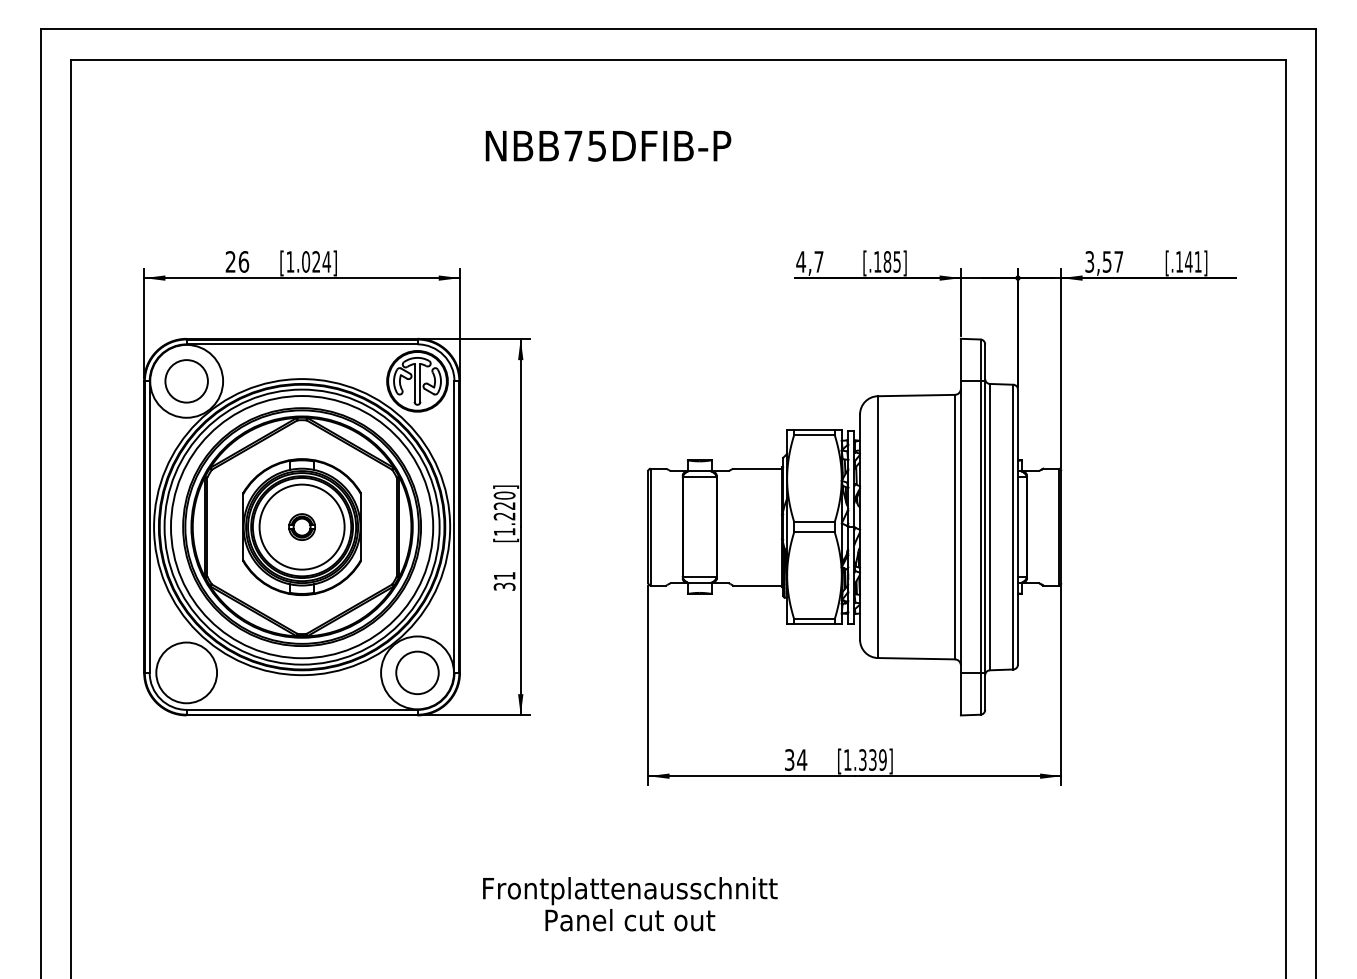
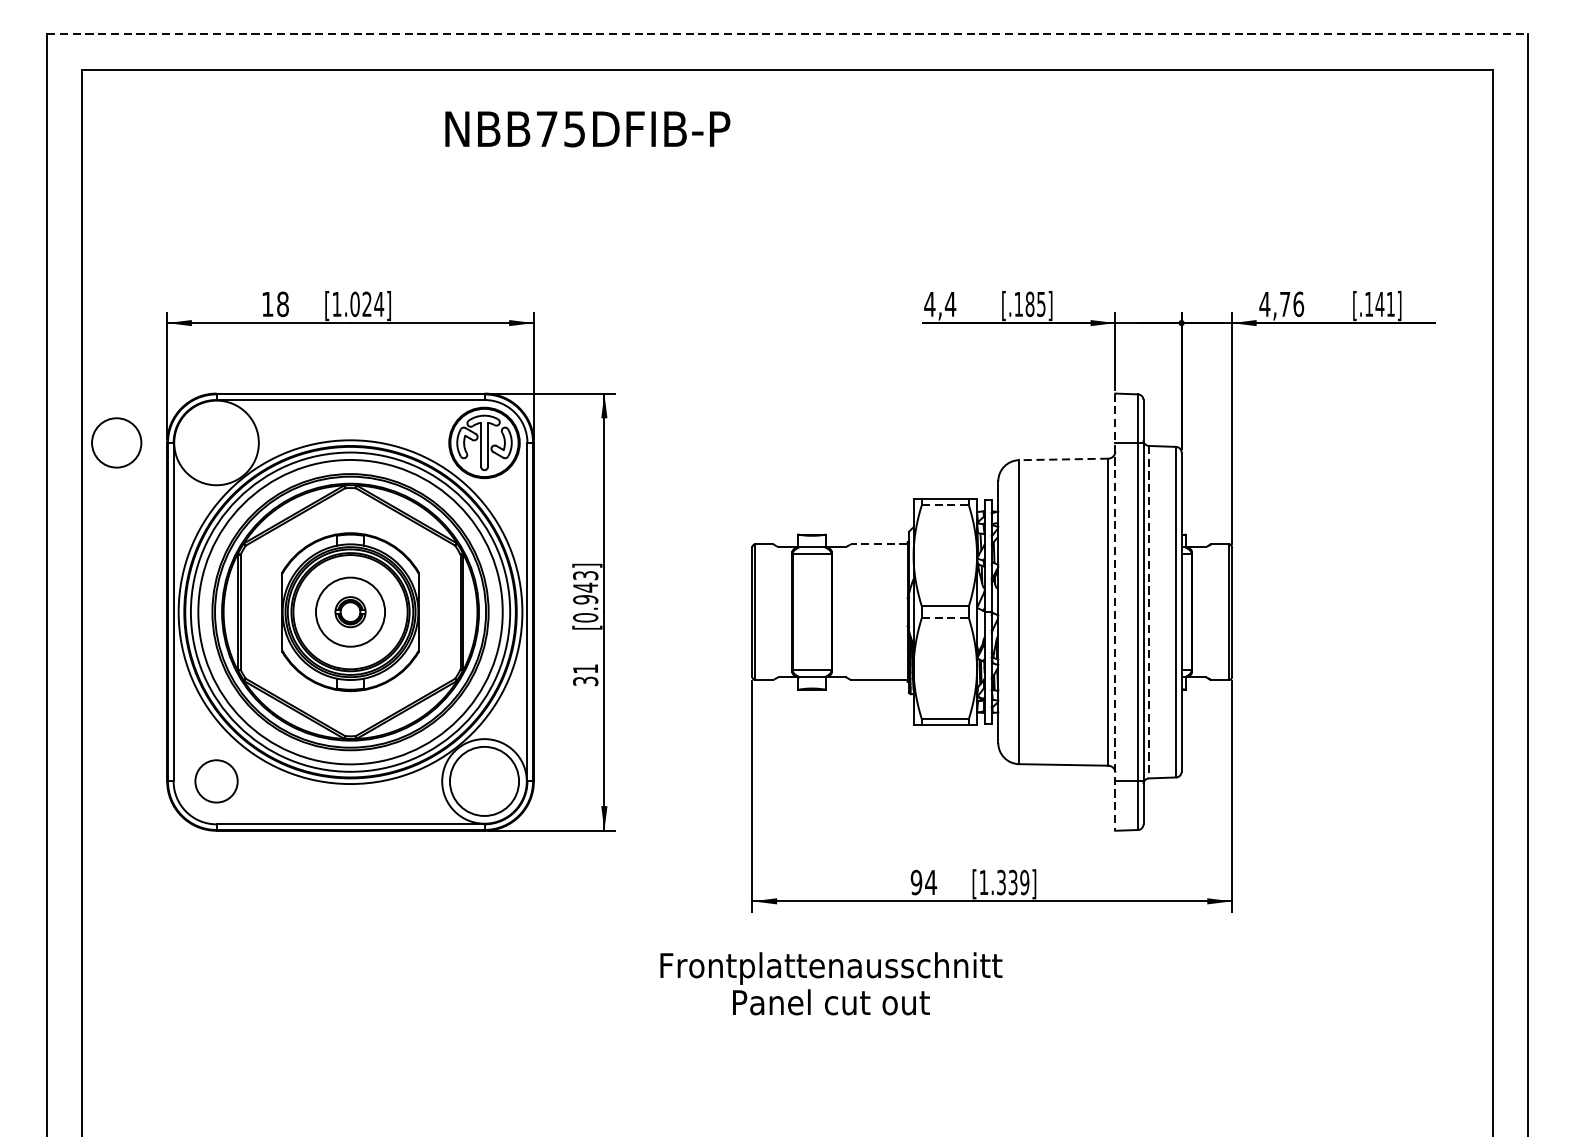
line: (678, 29) -> (787, 34), solid -> dashed
text: (608, 146) -> (587, 129), moved
text: (237, 261) -> (275, 303), 26 -> 18
text: (818, 261) -> (950, 303), 4,7 -> 4,4
text: (1104, 261) -> (1282, 303), 3,57 -> 4,76
circle: (186, 381) -> (116, 443), moved
line: (915, 395) -> (1062, 459), solid -> dashed
line: (814, 435) -> (945, 505), solid -> dashed
line: (757, 468) -> (879, 544), solid -> dashed
text: (504, 513) -> (585, 596), [1.220] -> [0.943]
circle: (301, 526) -> (349, 611), size x0.7
line: (960, 527) -> (1114, 612), solid -> dashed
line: (989, 527) -> (1148, 612), solid -> dashed
line: (814, 532) -> (945, 618), solid -> dashed
circle: (186, 672) -> (216, 780), size x0.6
circle: (417, 672) -> (484, 780), size x1.4
text: (789, 759) -> (916, 881), 34 -> 94
text: (630, 904) -> (831, 984), moved

